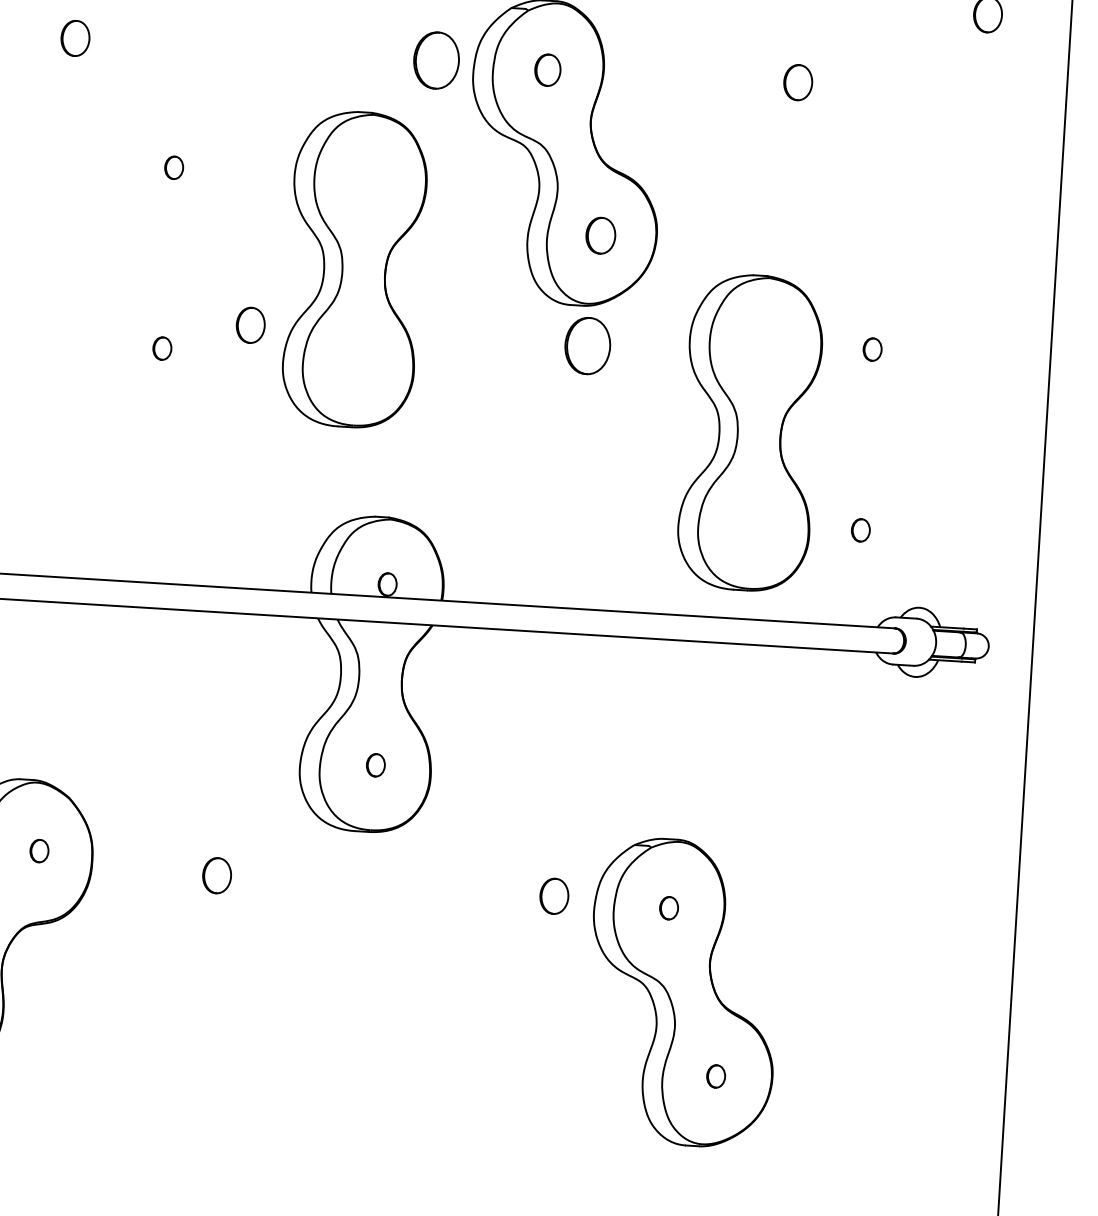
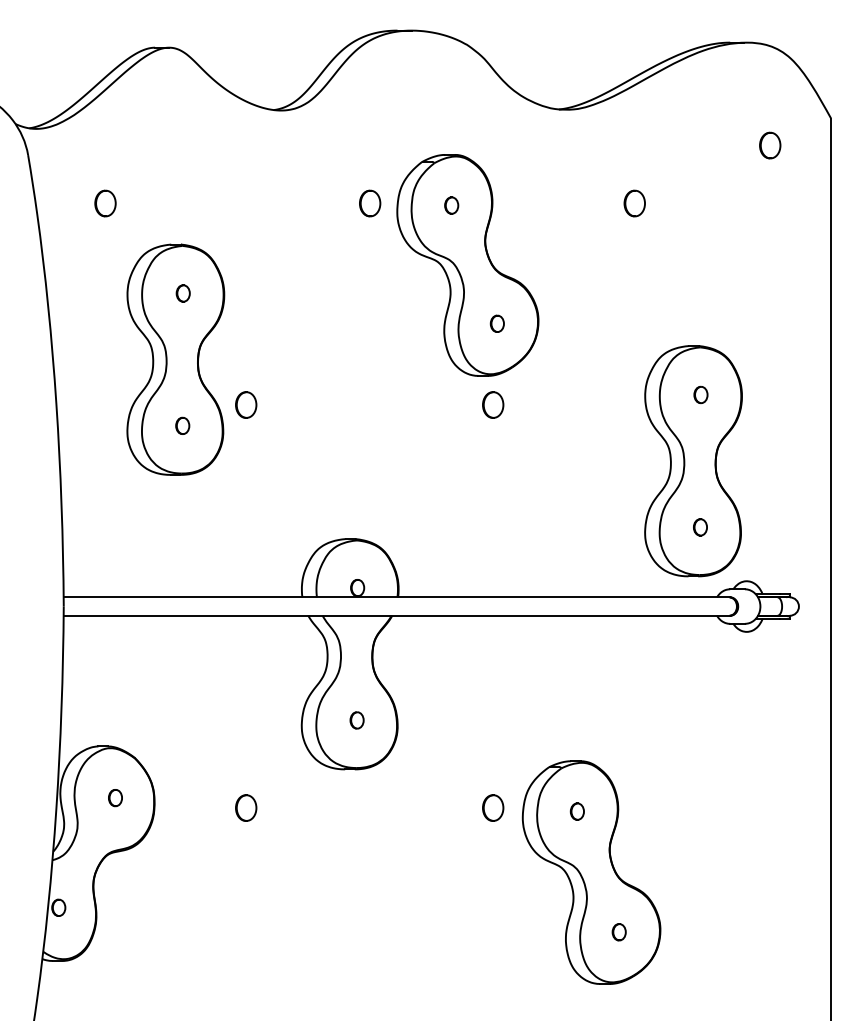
part: (437, 60) -> (370, 203), size x0.62
part: (547, 70) -> (451, 205), size x0.71
part: (599, 234) -> (496, 323), size x0.62
part: (354, 269) -> (175, 359), moved
part: (588, 345) -> (493, 404), size x0.62
part: (750, 433) -> (693, 461), moved

